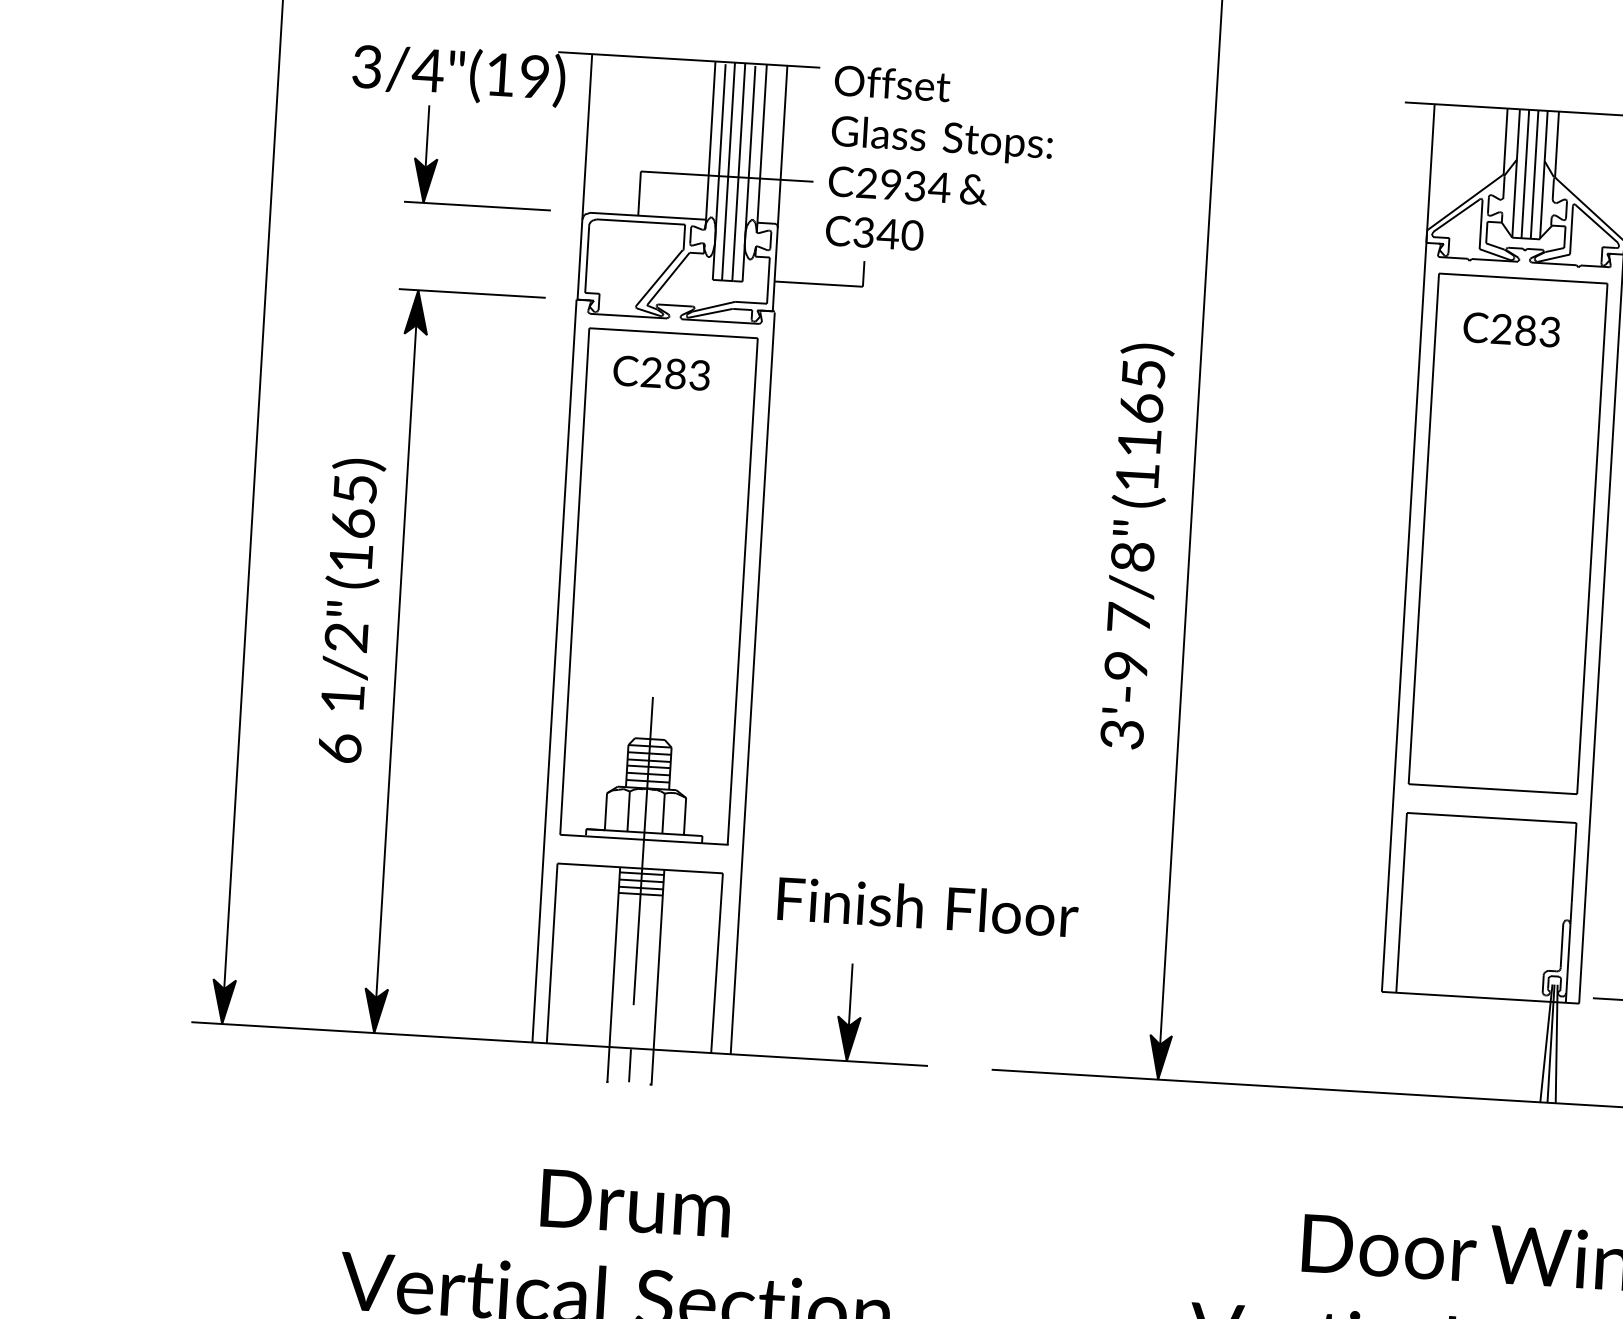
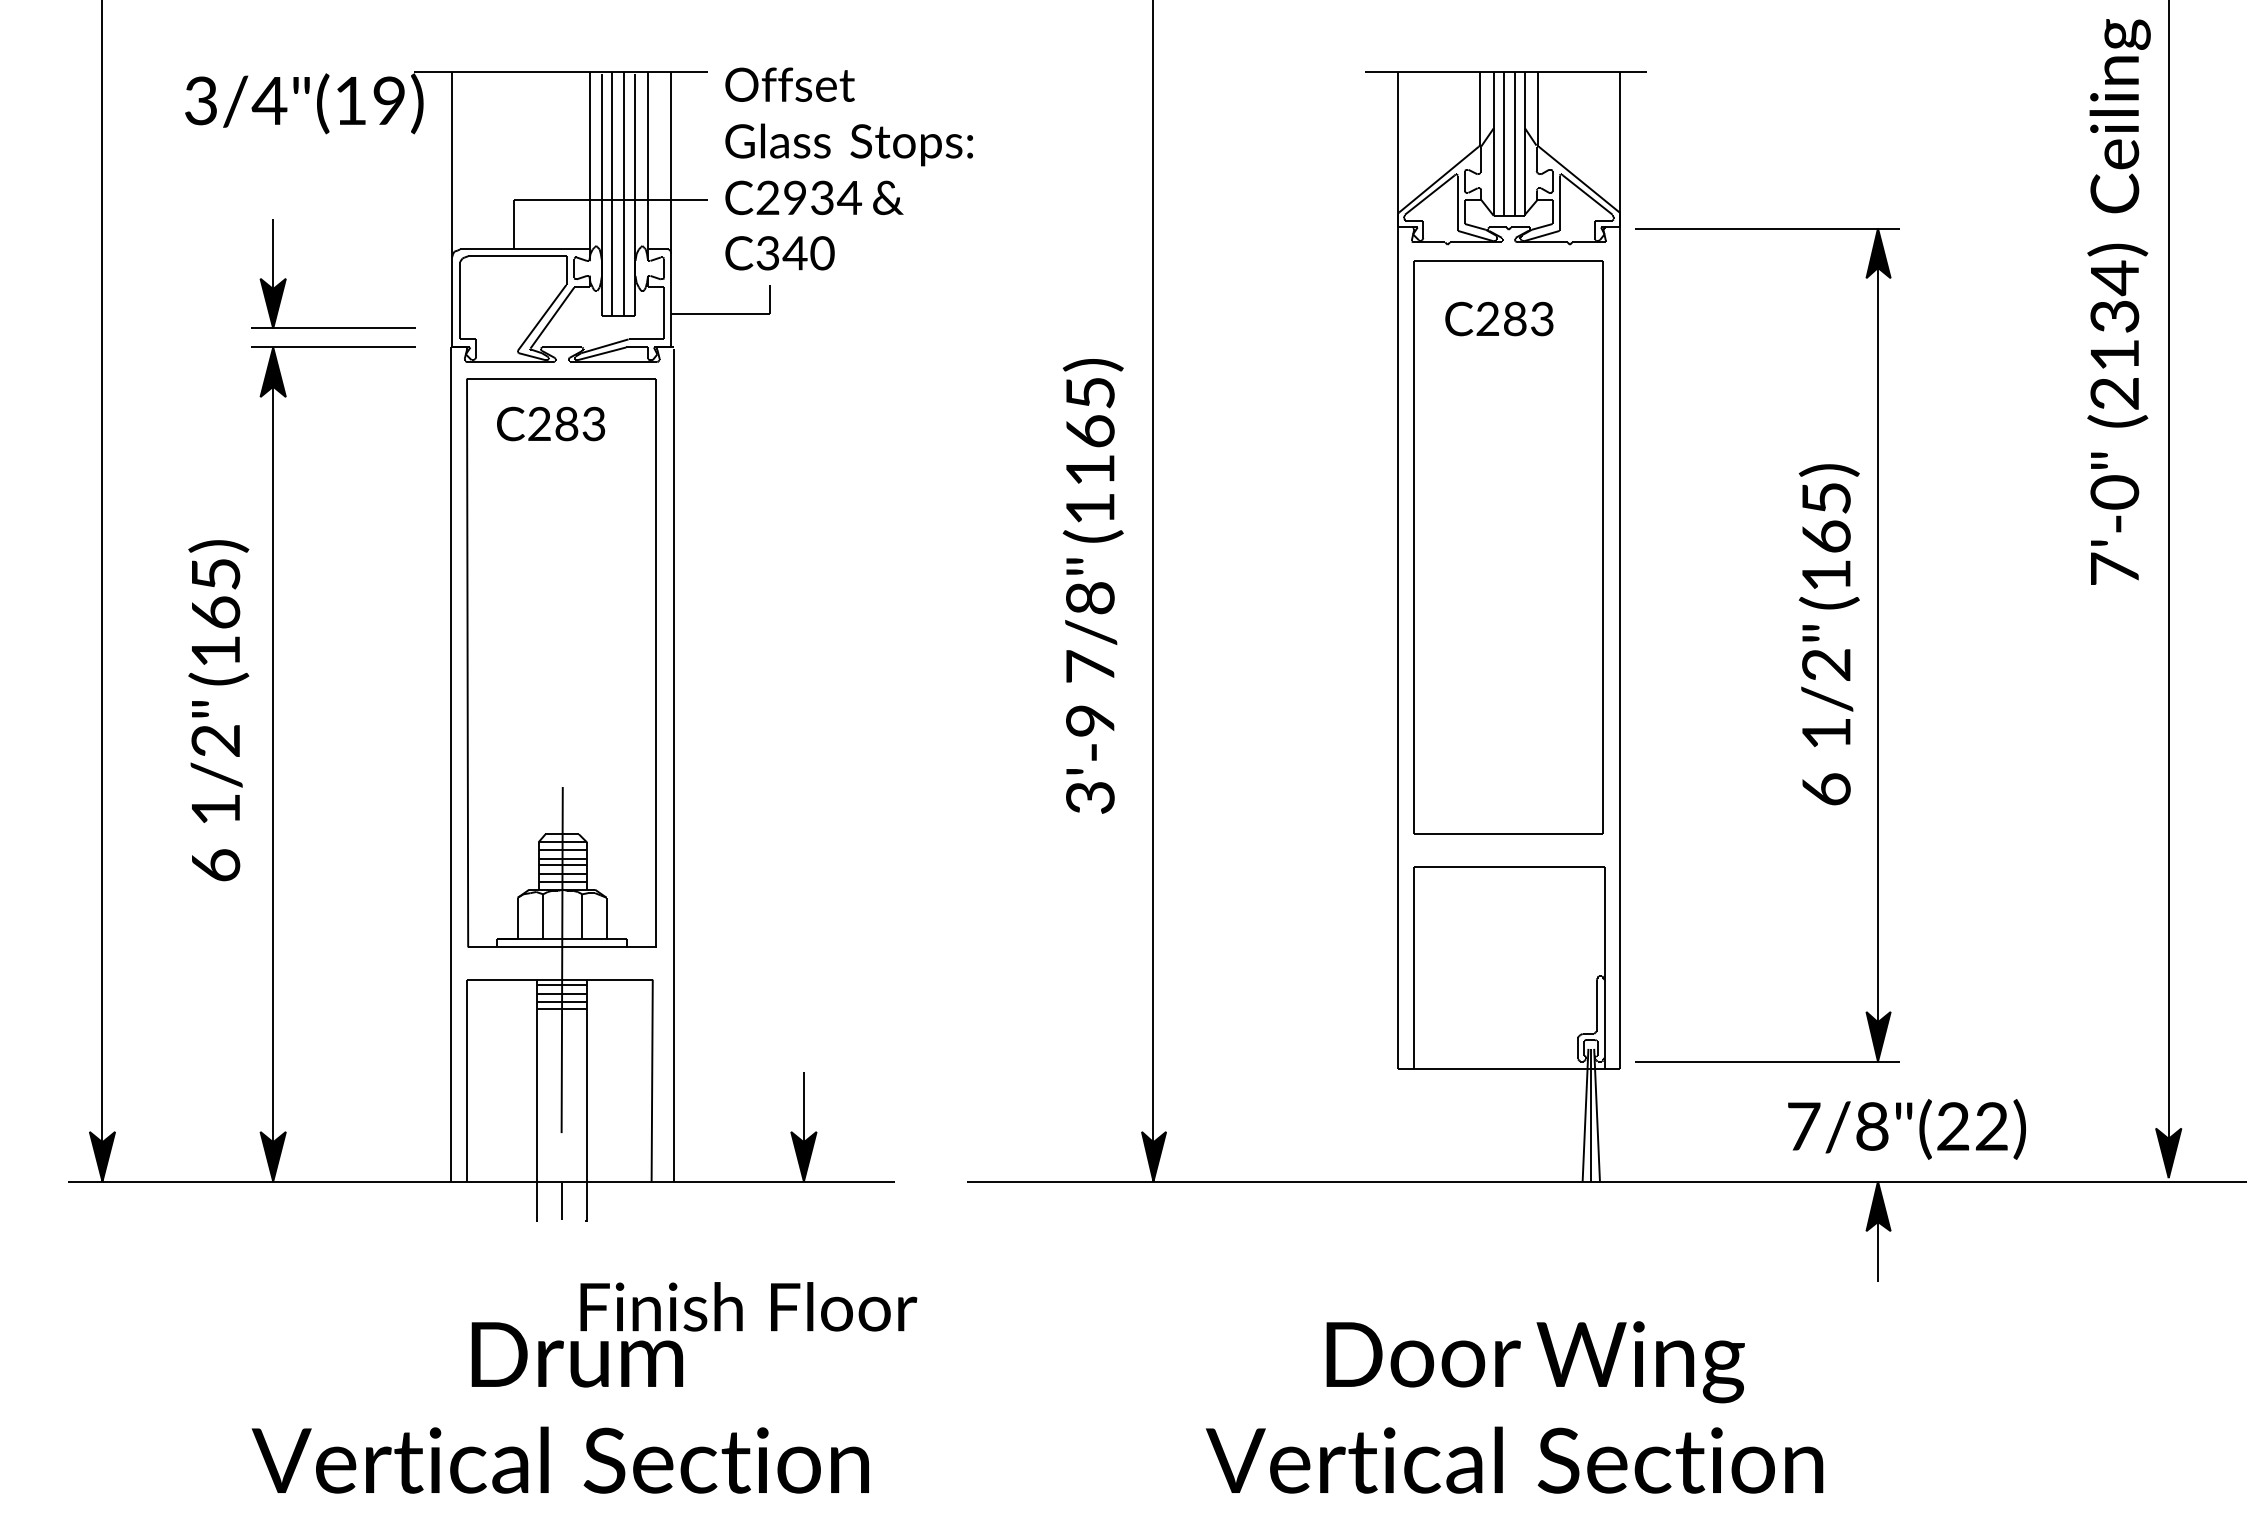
part: (438, 159) -> (286, 278), moved
text: (928, 906) -> (748, 1306), moved

